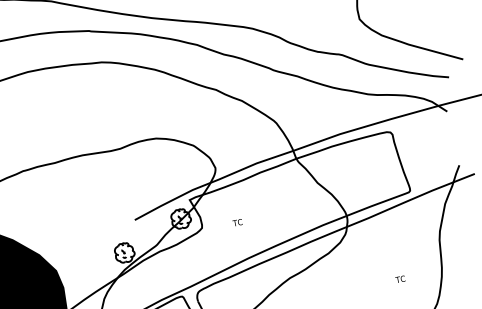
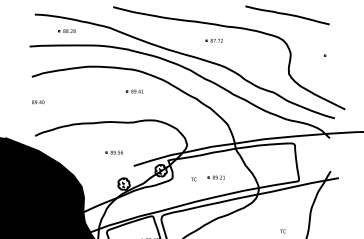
part: (112, 97) -> (134, 91), added
part: (97, 204) -> (113, 152), added
part: (272, 212) -> (215, 177), added

